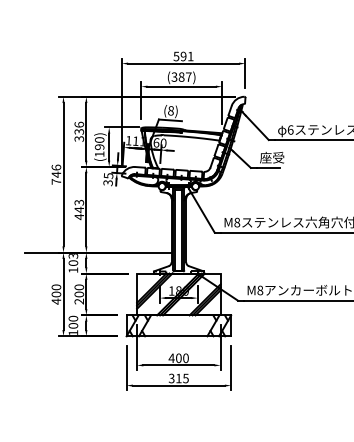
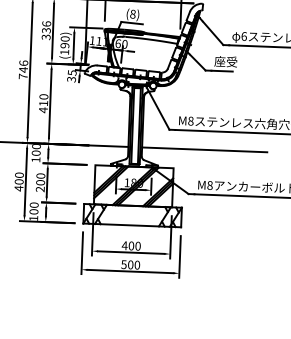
text: (78, 205) -> (43, 99), 443 -> 410
line: (253, 252) -> (205, 149), added
text: (73, 256) -> (36, 146), 103 -> 100
text: (178, 378) -> (130, 264), 315 -> 500

